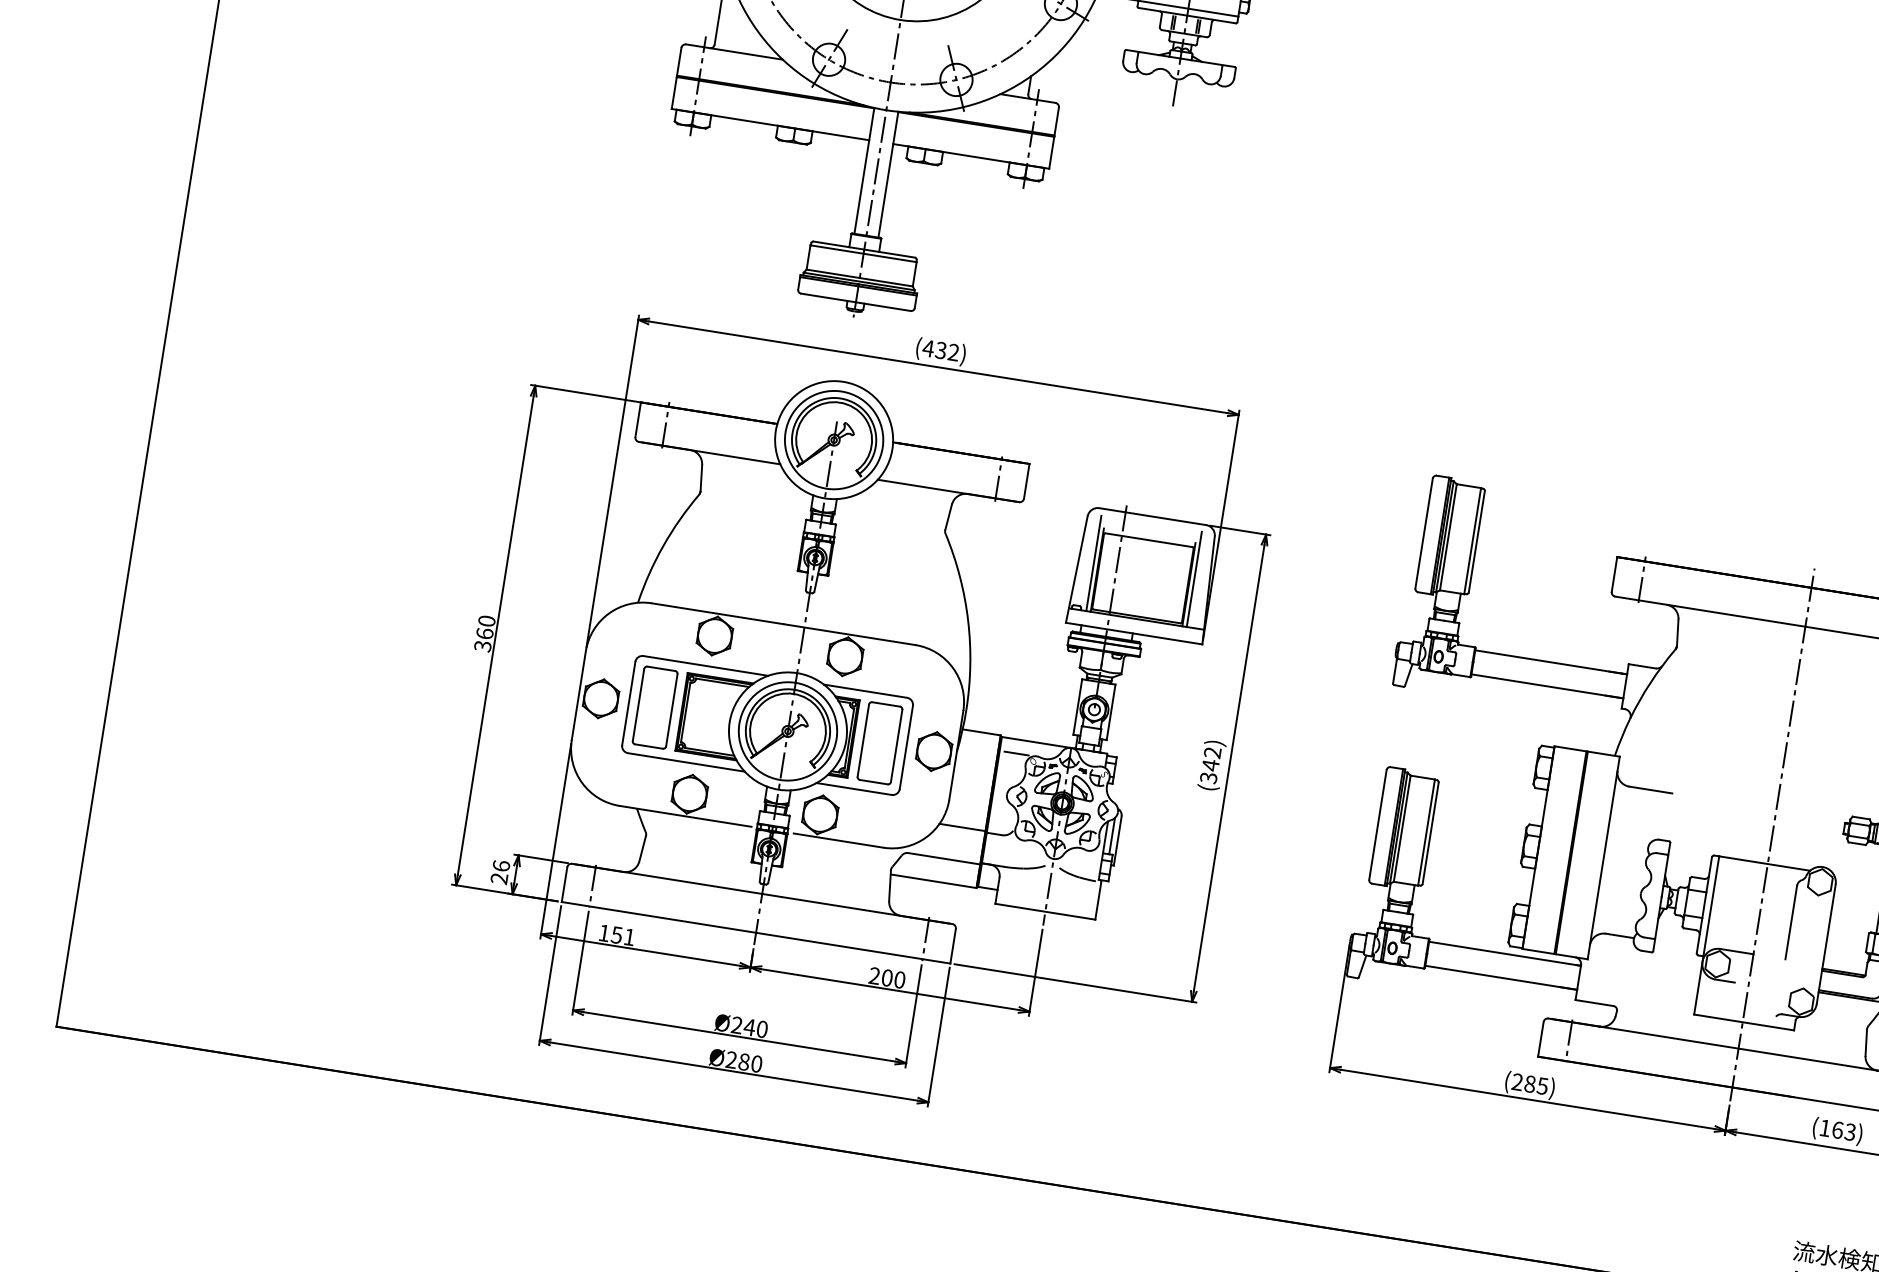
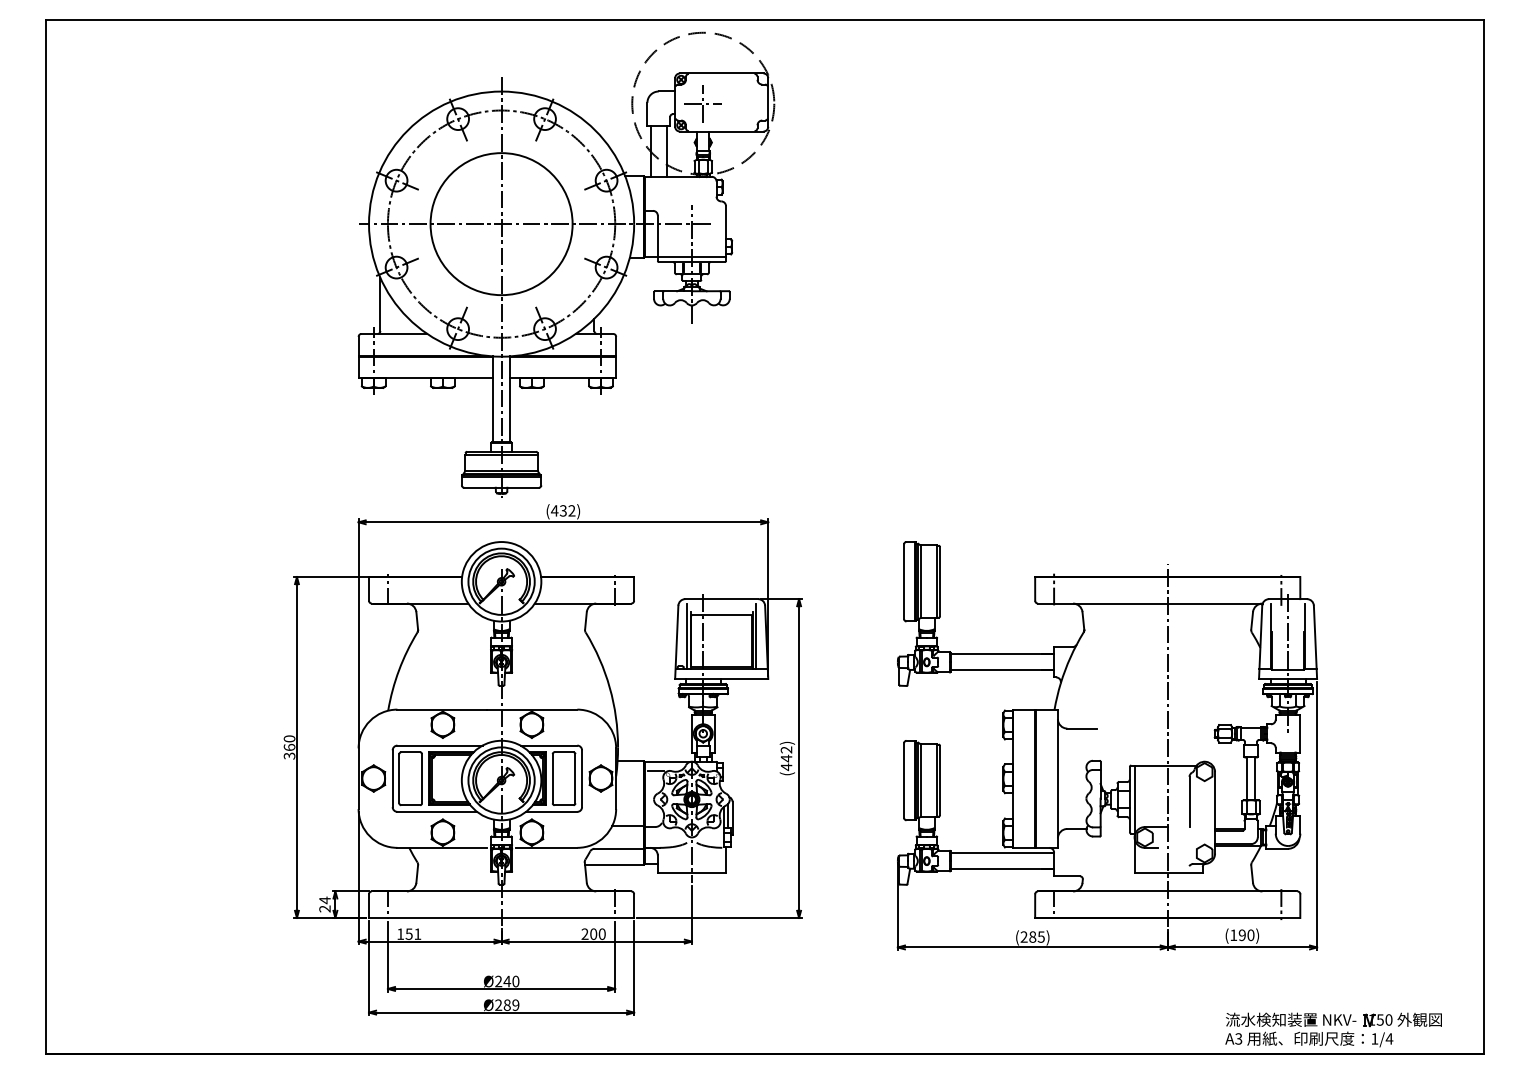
text: (1208, 778) -> (786, 767), (342) -> (442)
text: (500, 866) -> (324, 900), 26 -> 24
text: (756, 1062) -> (515, 1004), Ø280 -> Ø289
text: (1843, 1131) -> (1246, 935), (163) -> (190)

